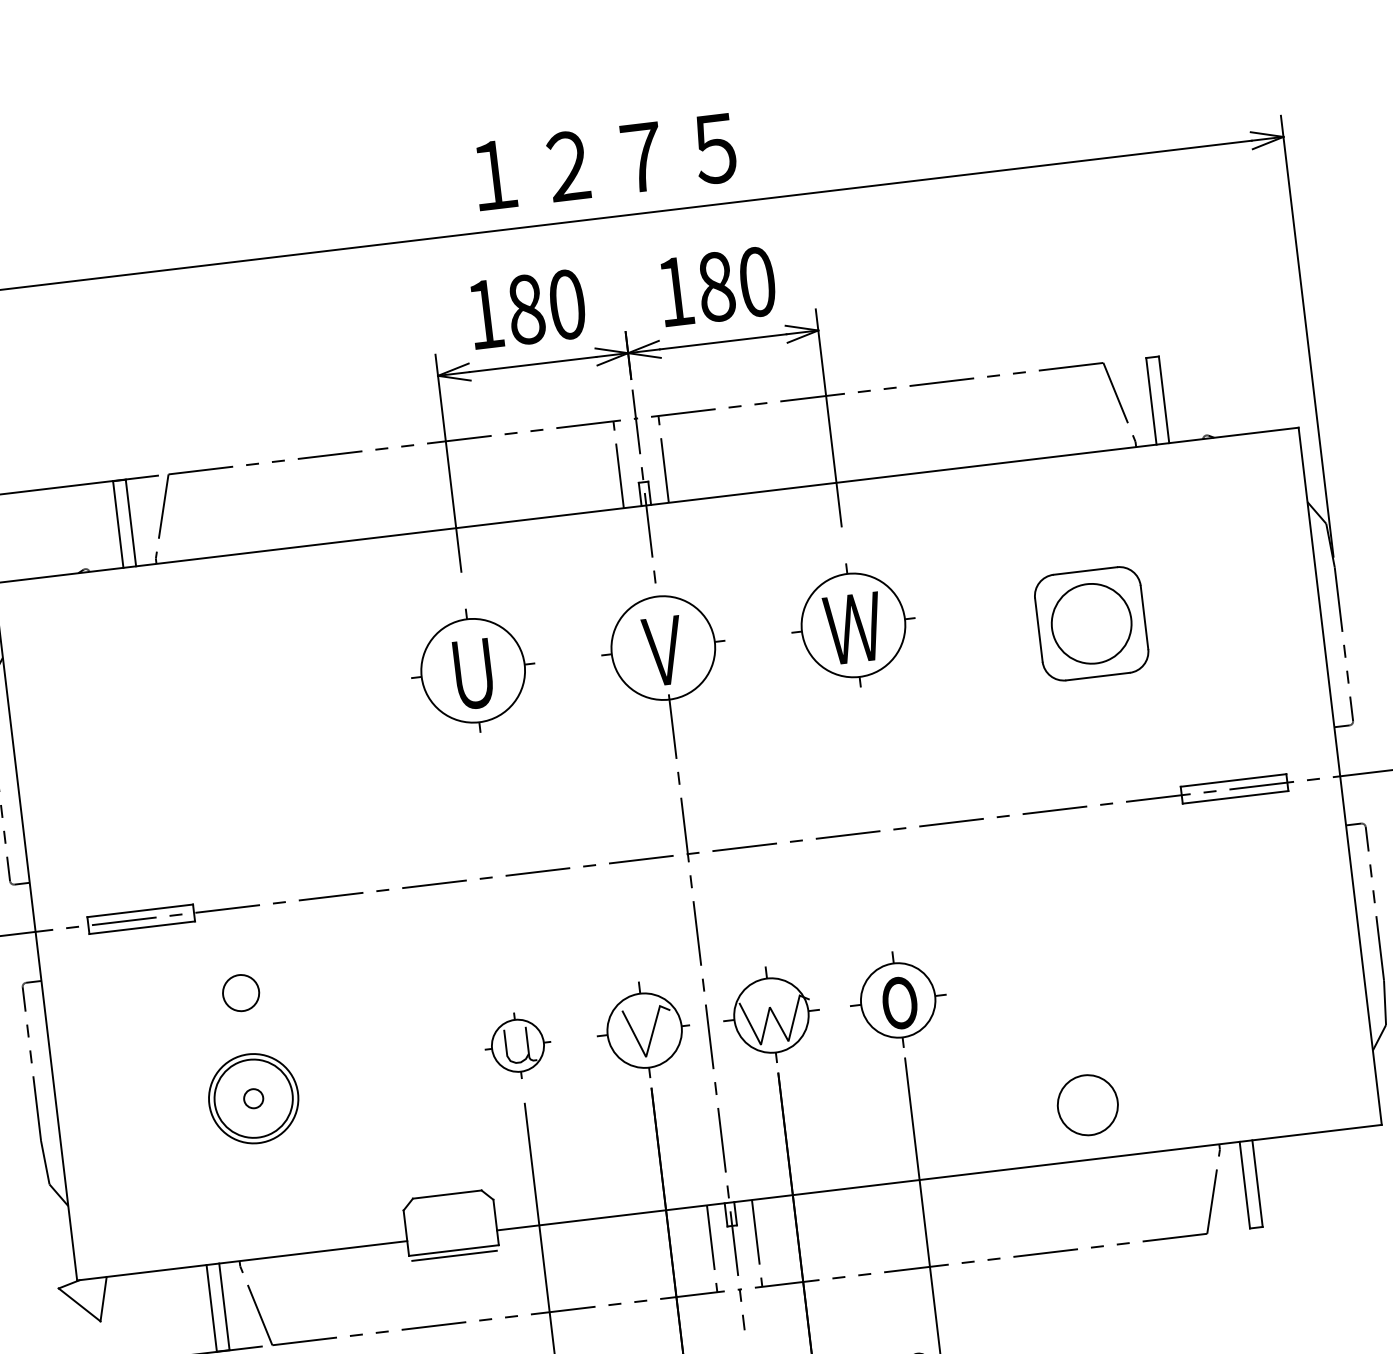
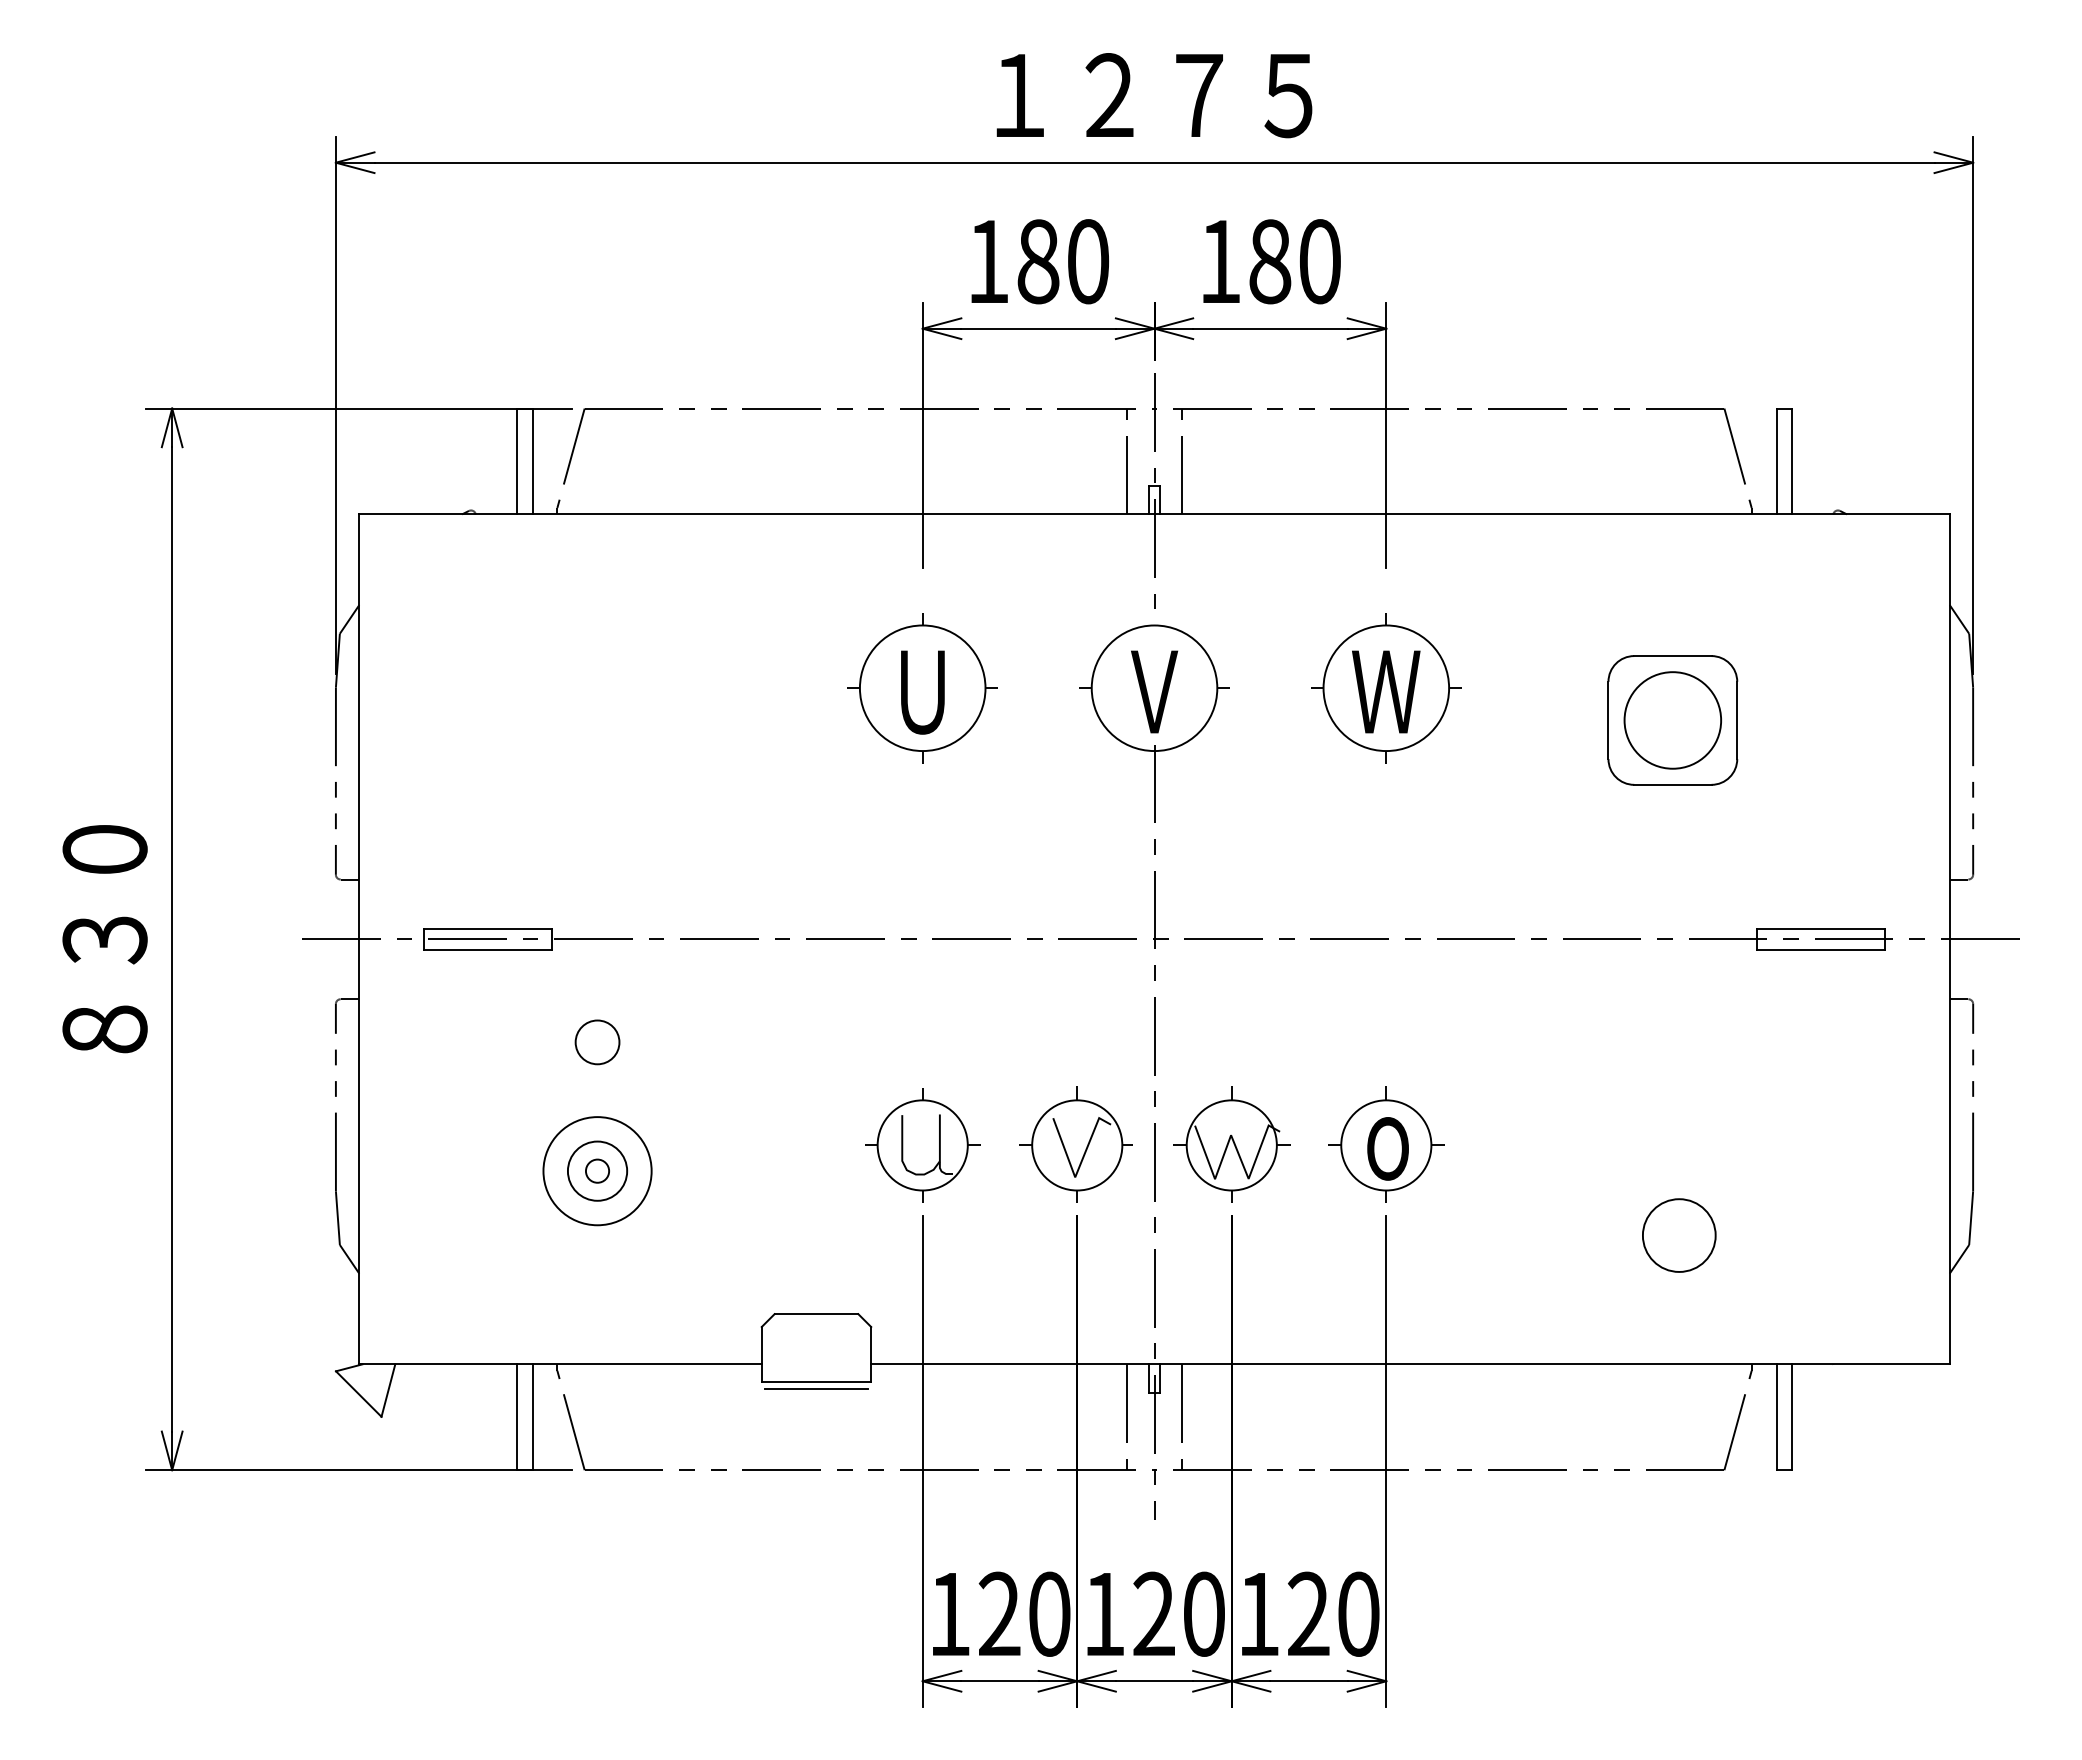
part: (517, 1045) -> (922, 1145), size x1.43
circle: (253, 1098) -> (597, 1170), size x0.62
circle: (1088, 1105) -> (1679, 1235), moved

